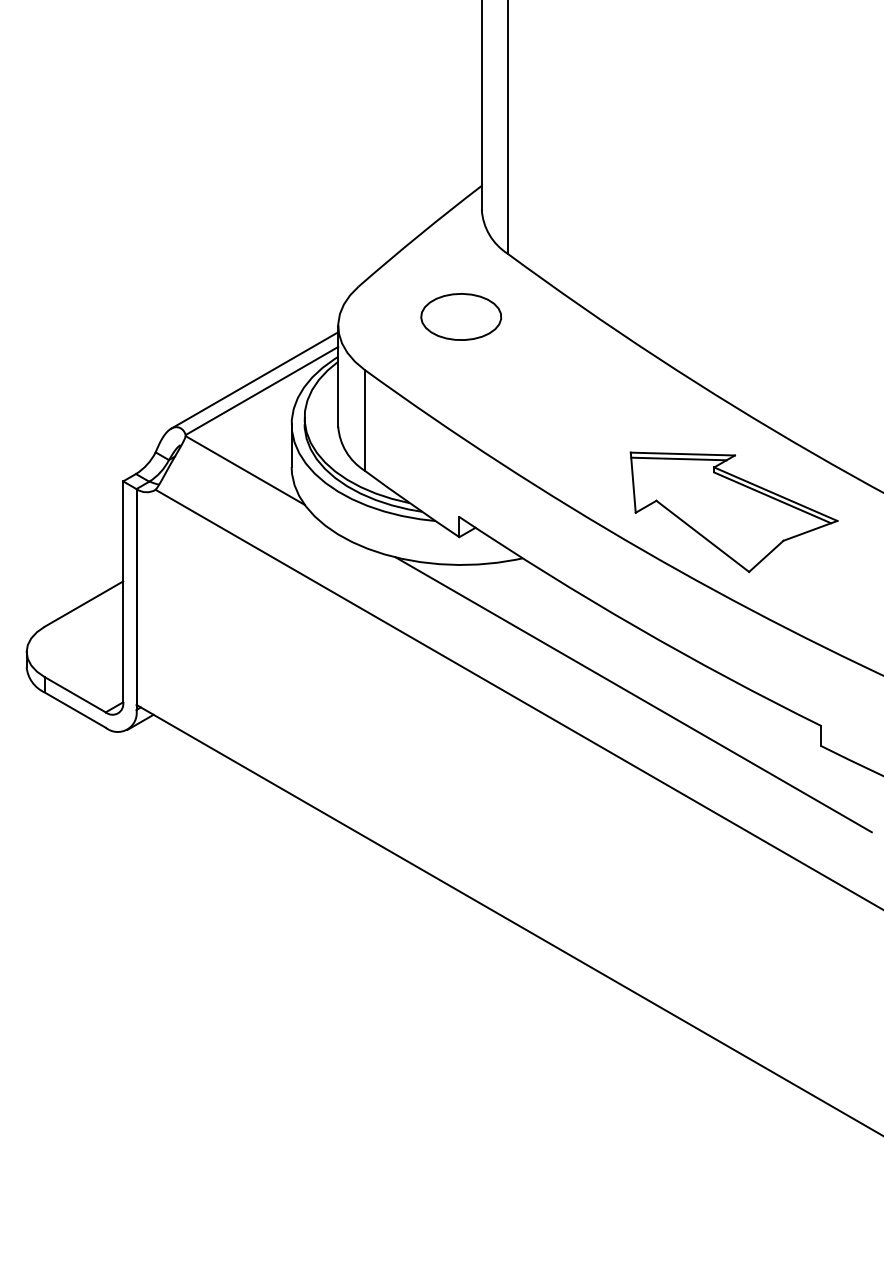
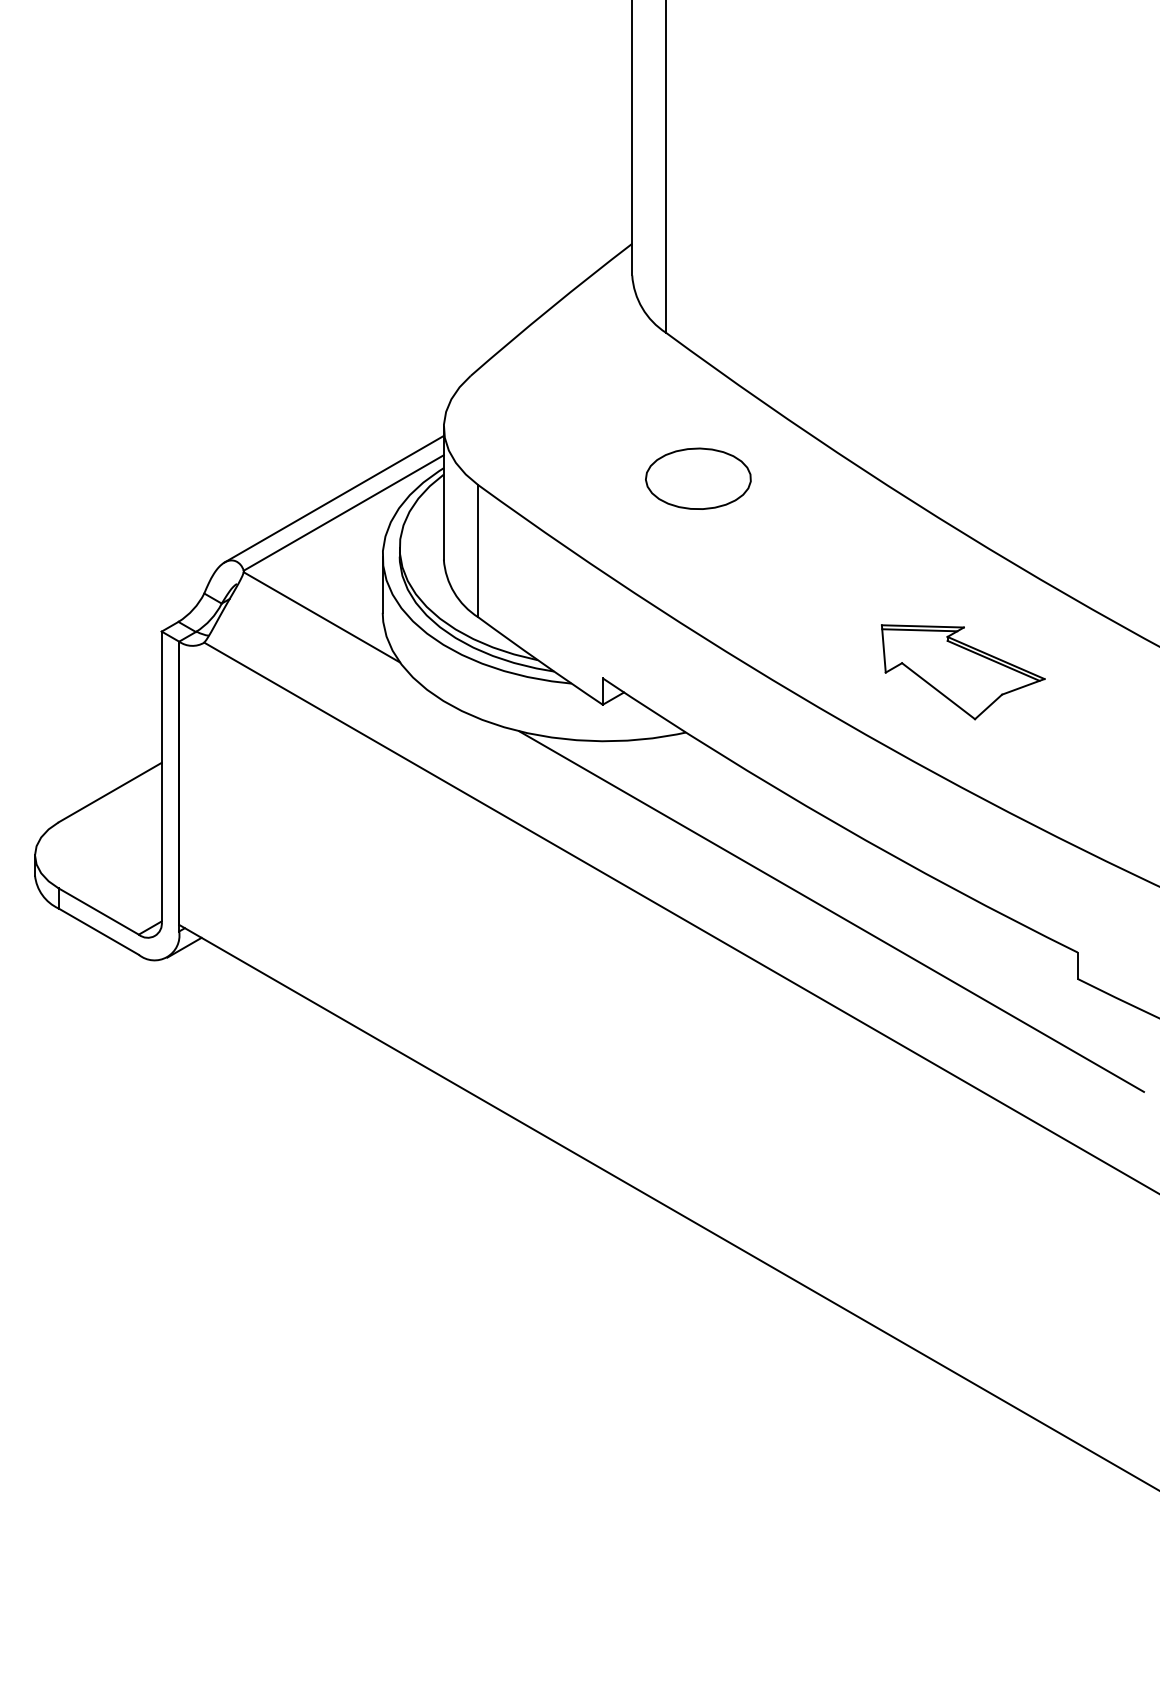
part: (461, 316) -> (698, 478), moved
part: (733, 512) -> (962, 672), size x0.6

